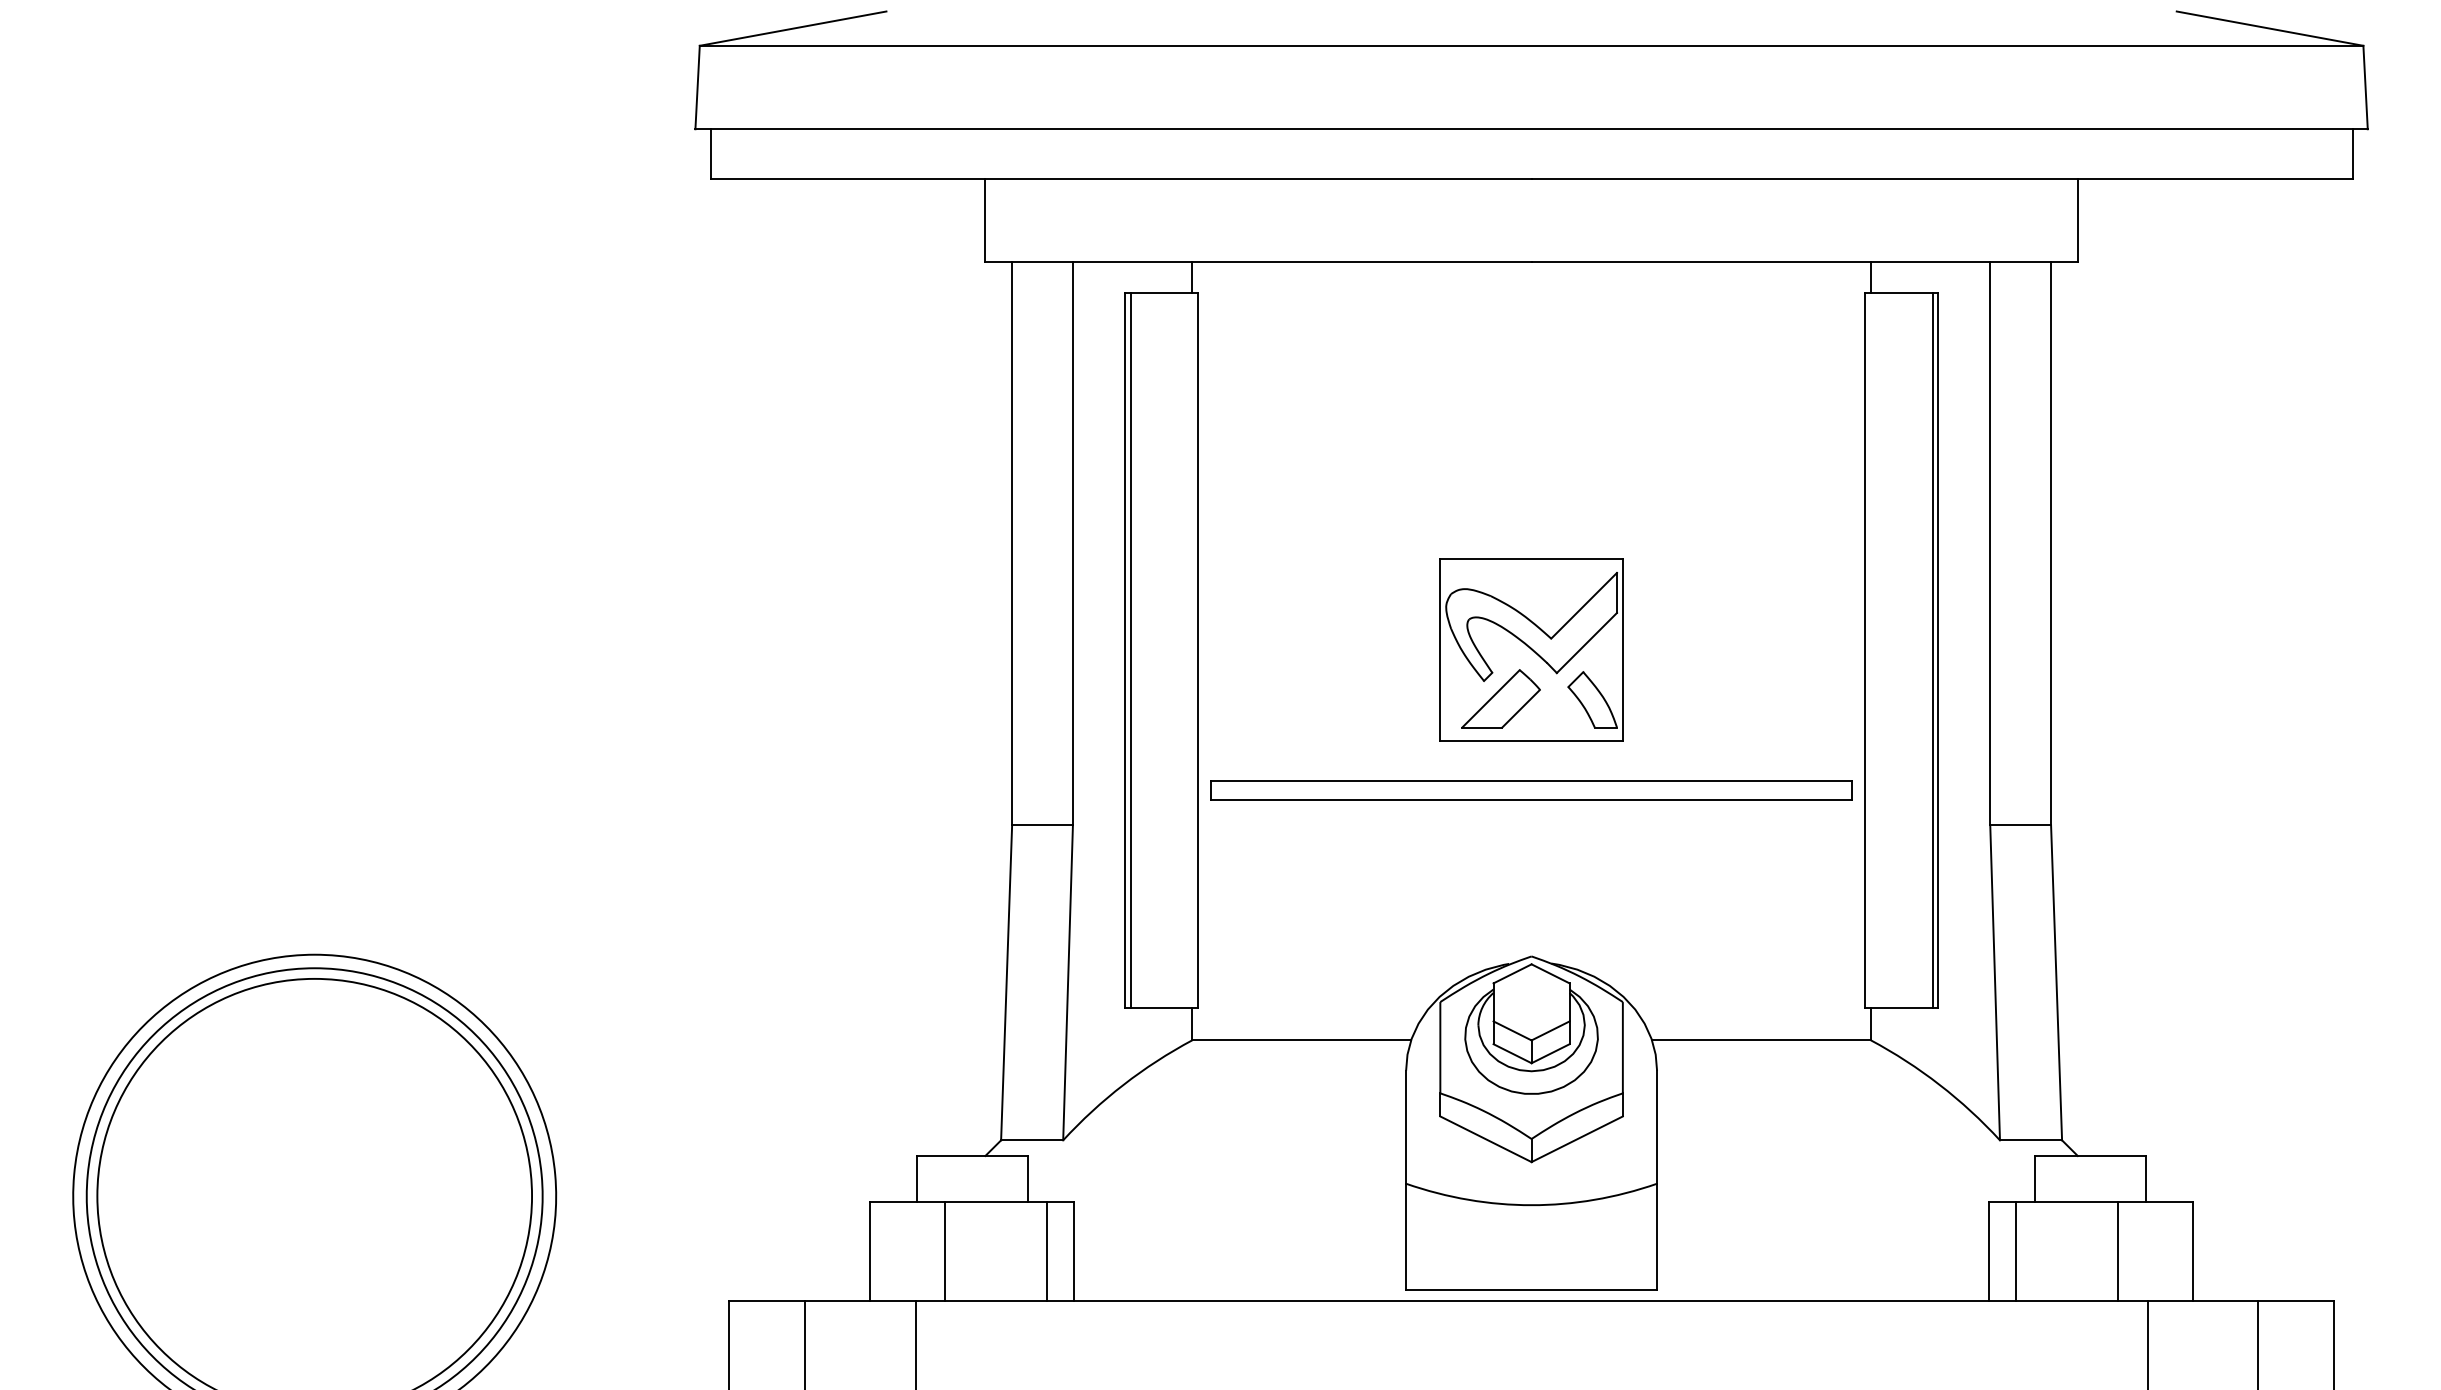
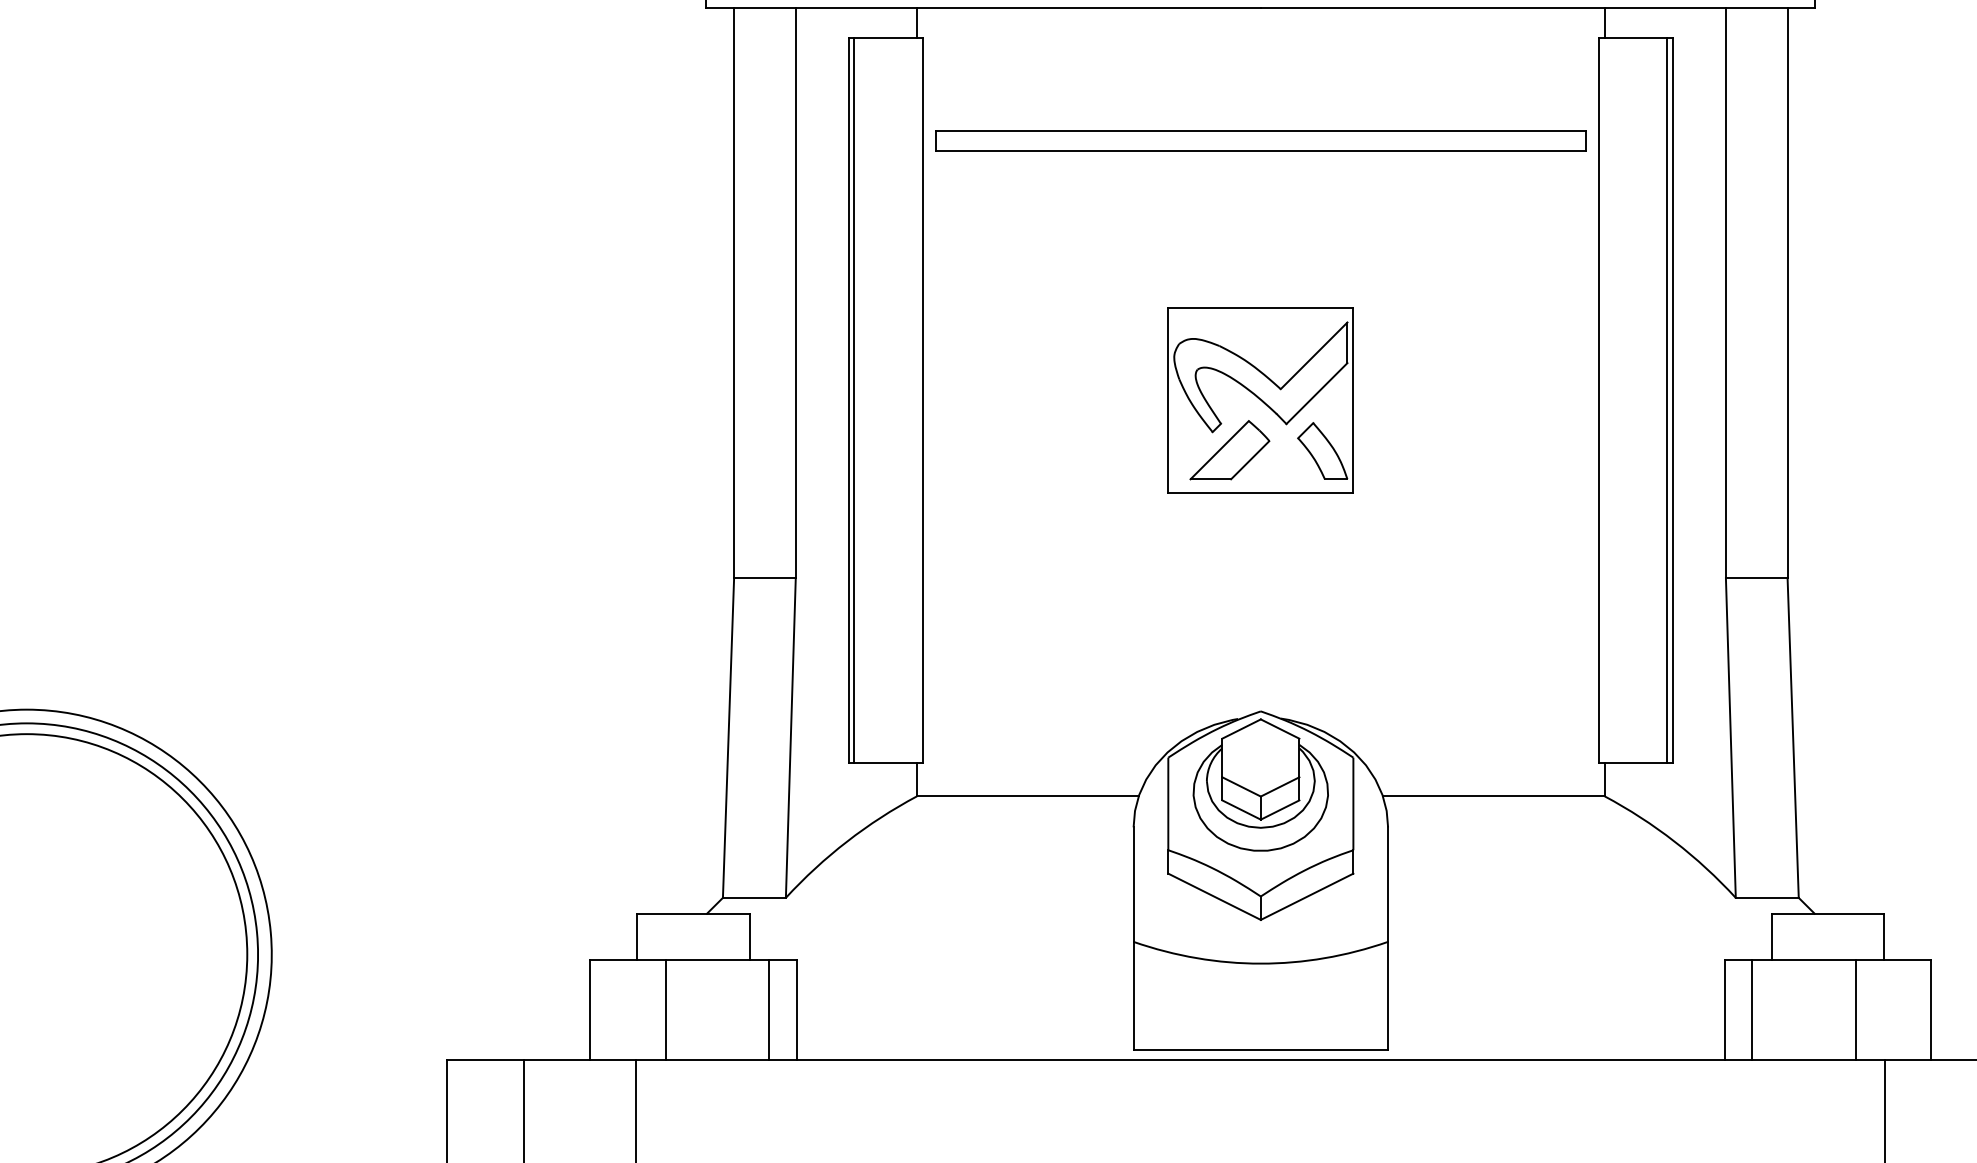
part: (1531, 790) -> (1260, 140), moved

